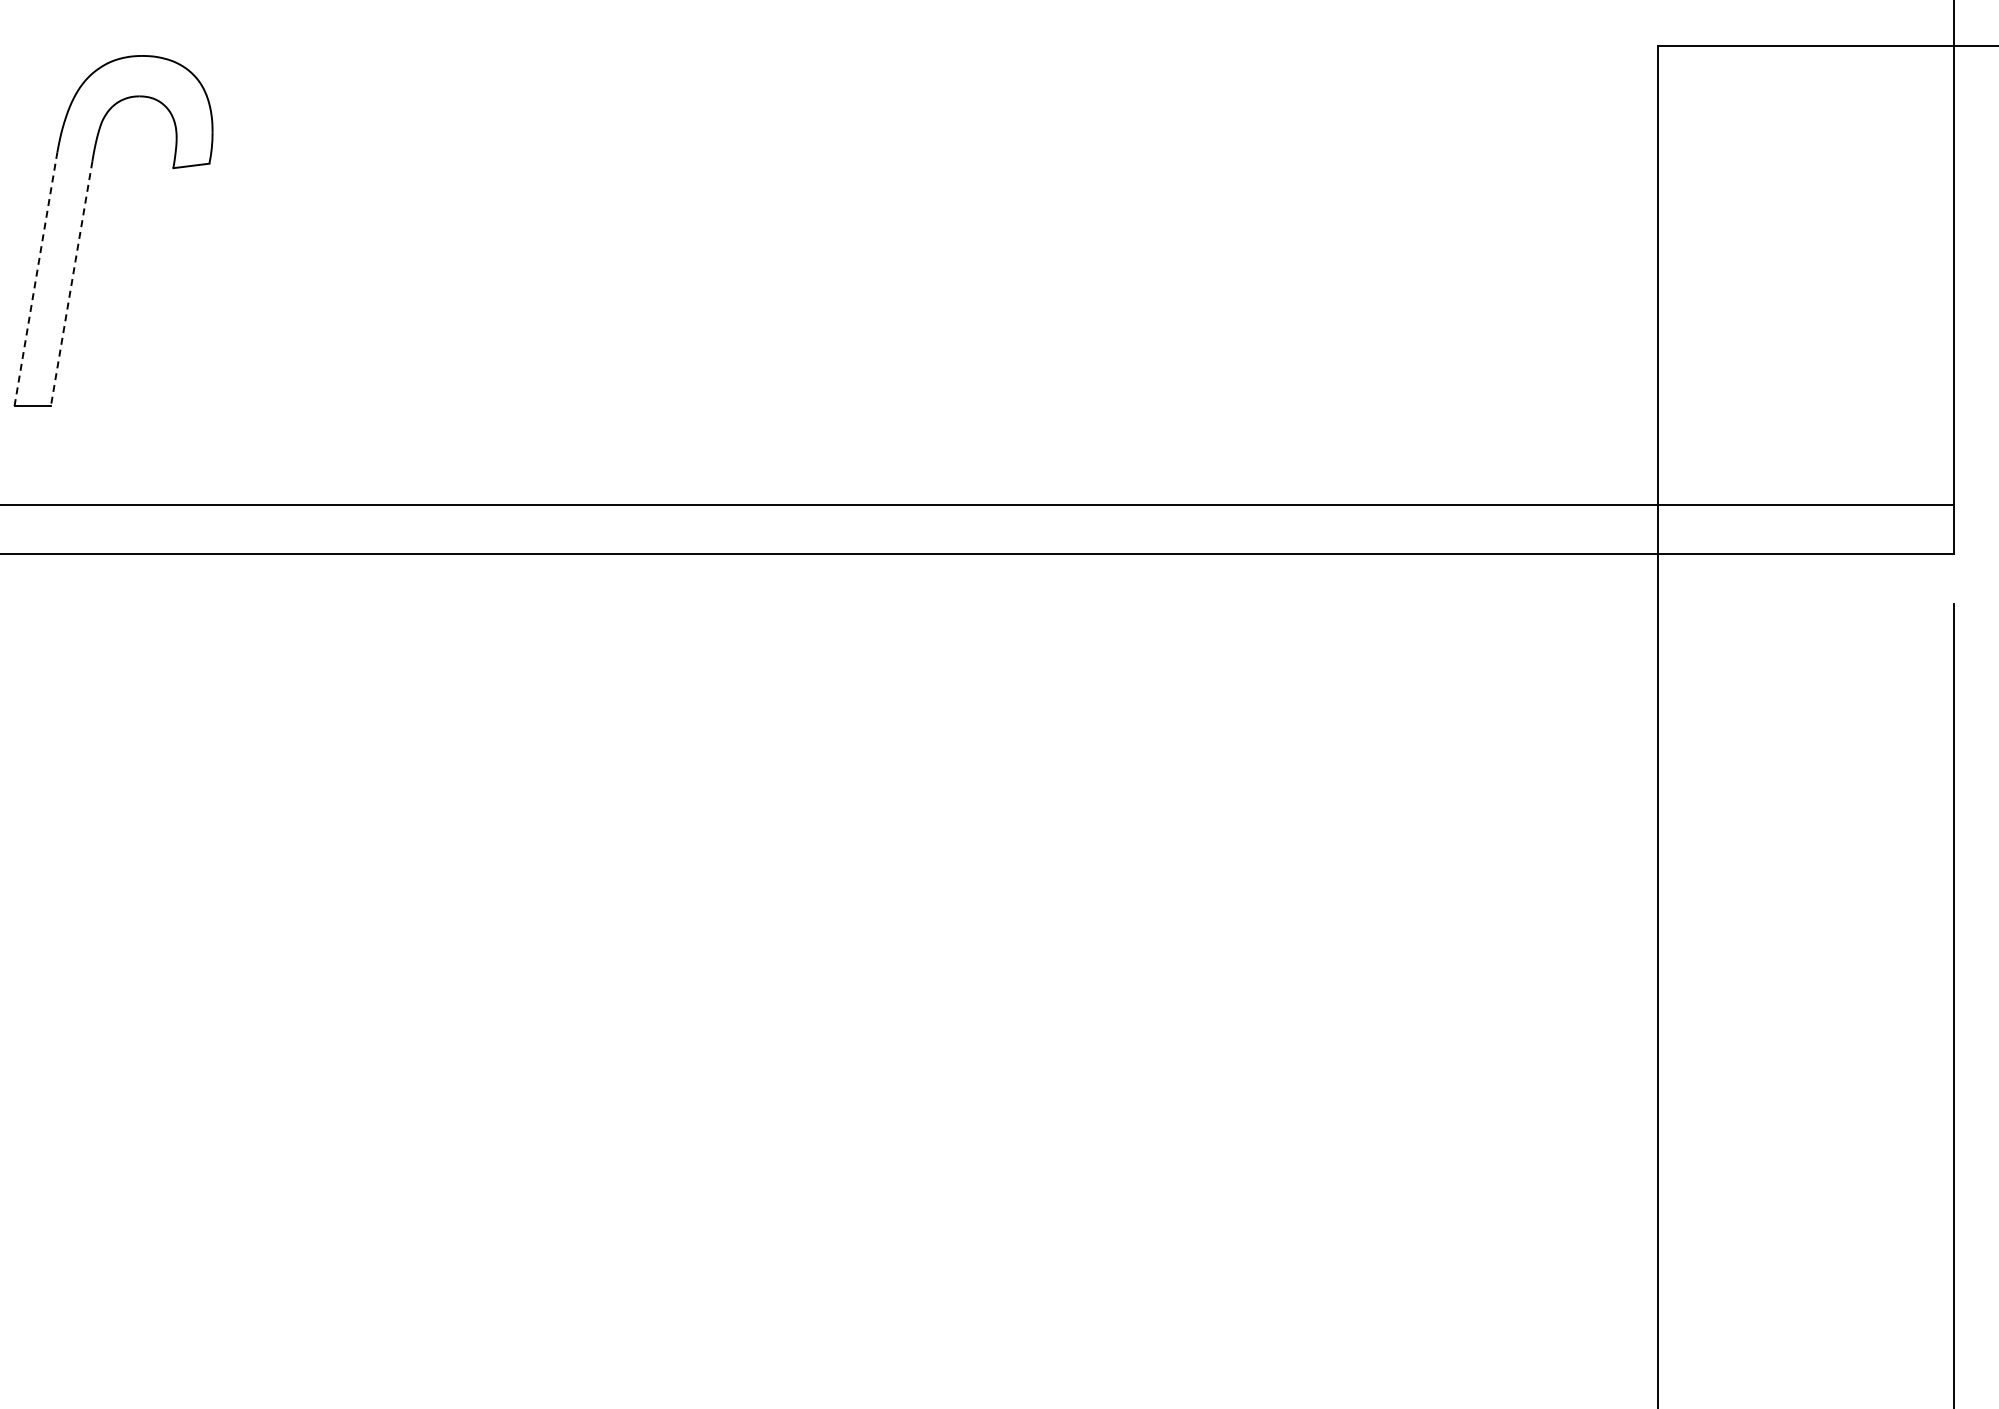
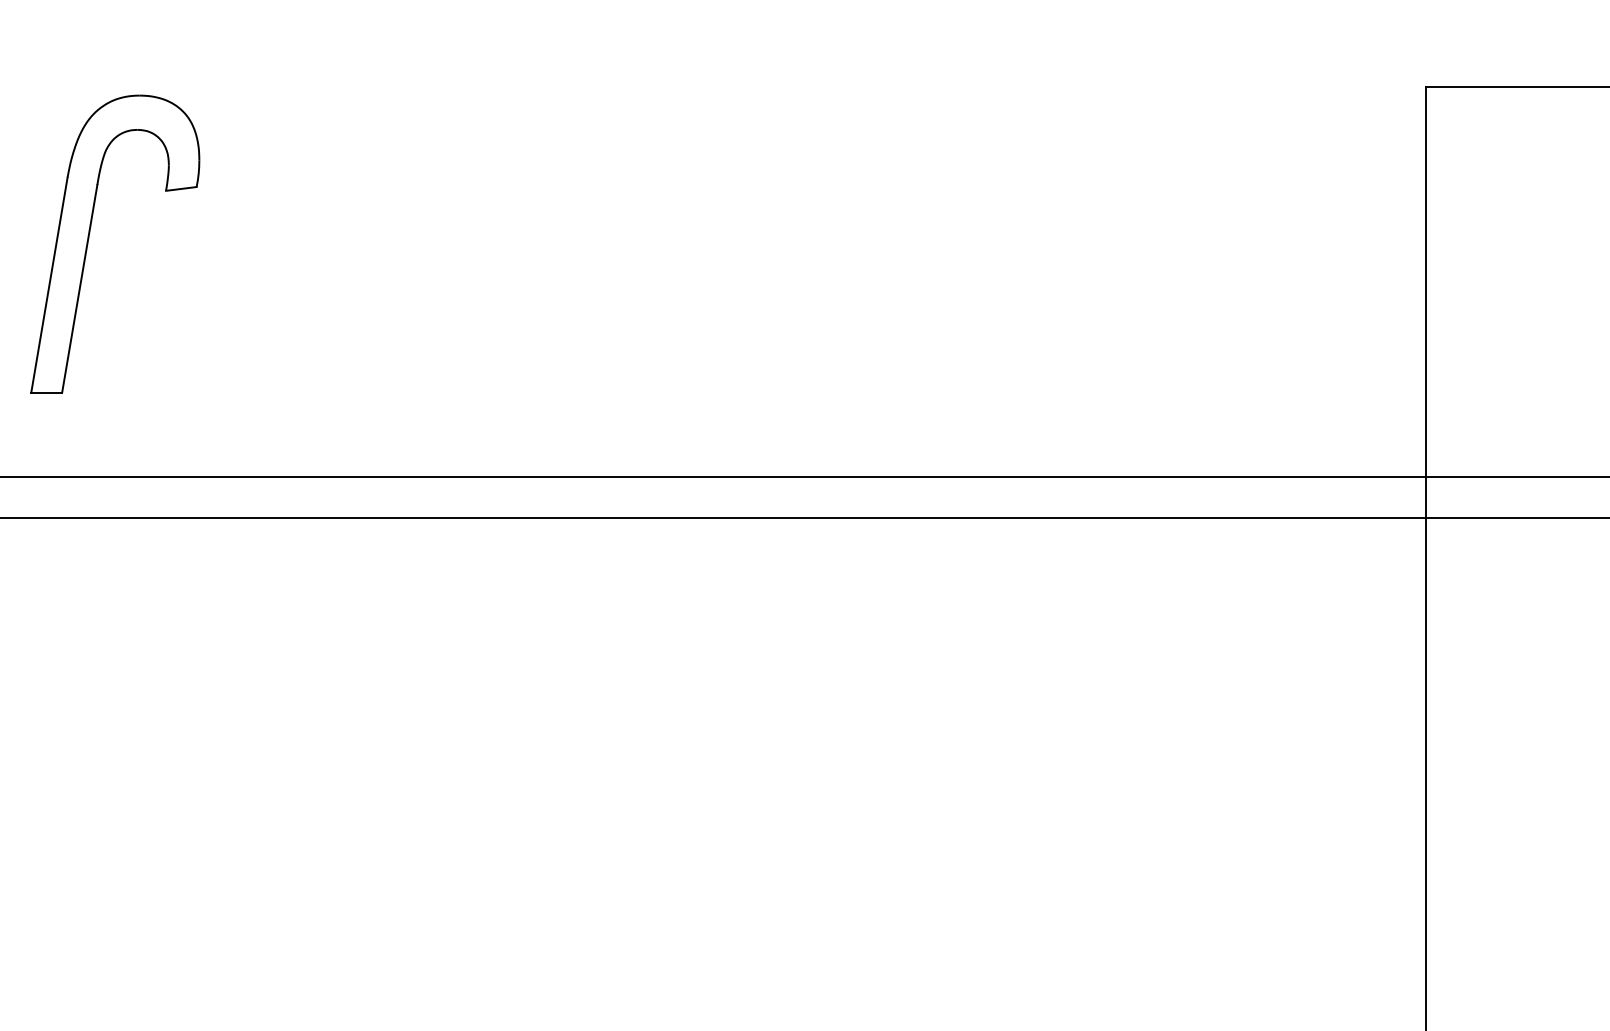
line: (36, 278) -> (49, 284), dashed -> solid
line: (71, 284) -> (79, 289), dashed -> solid

